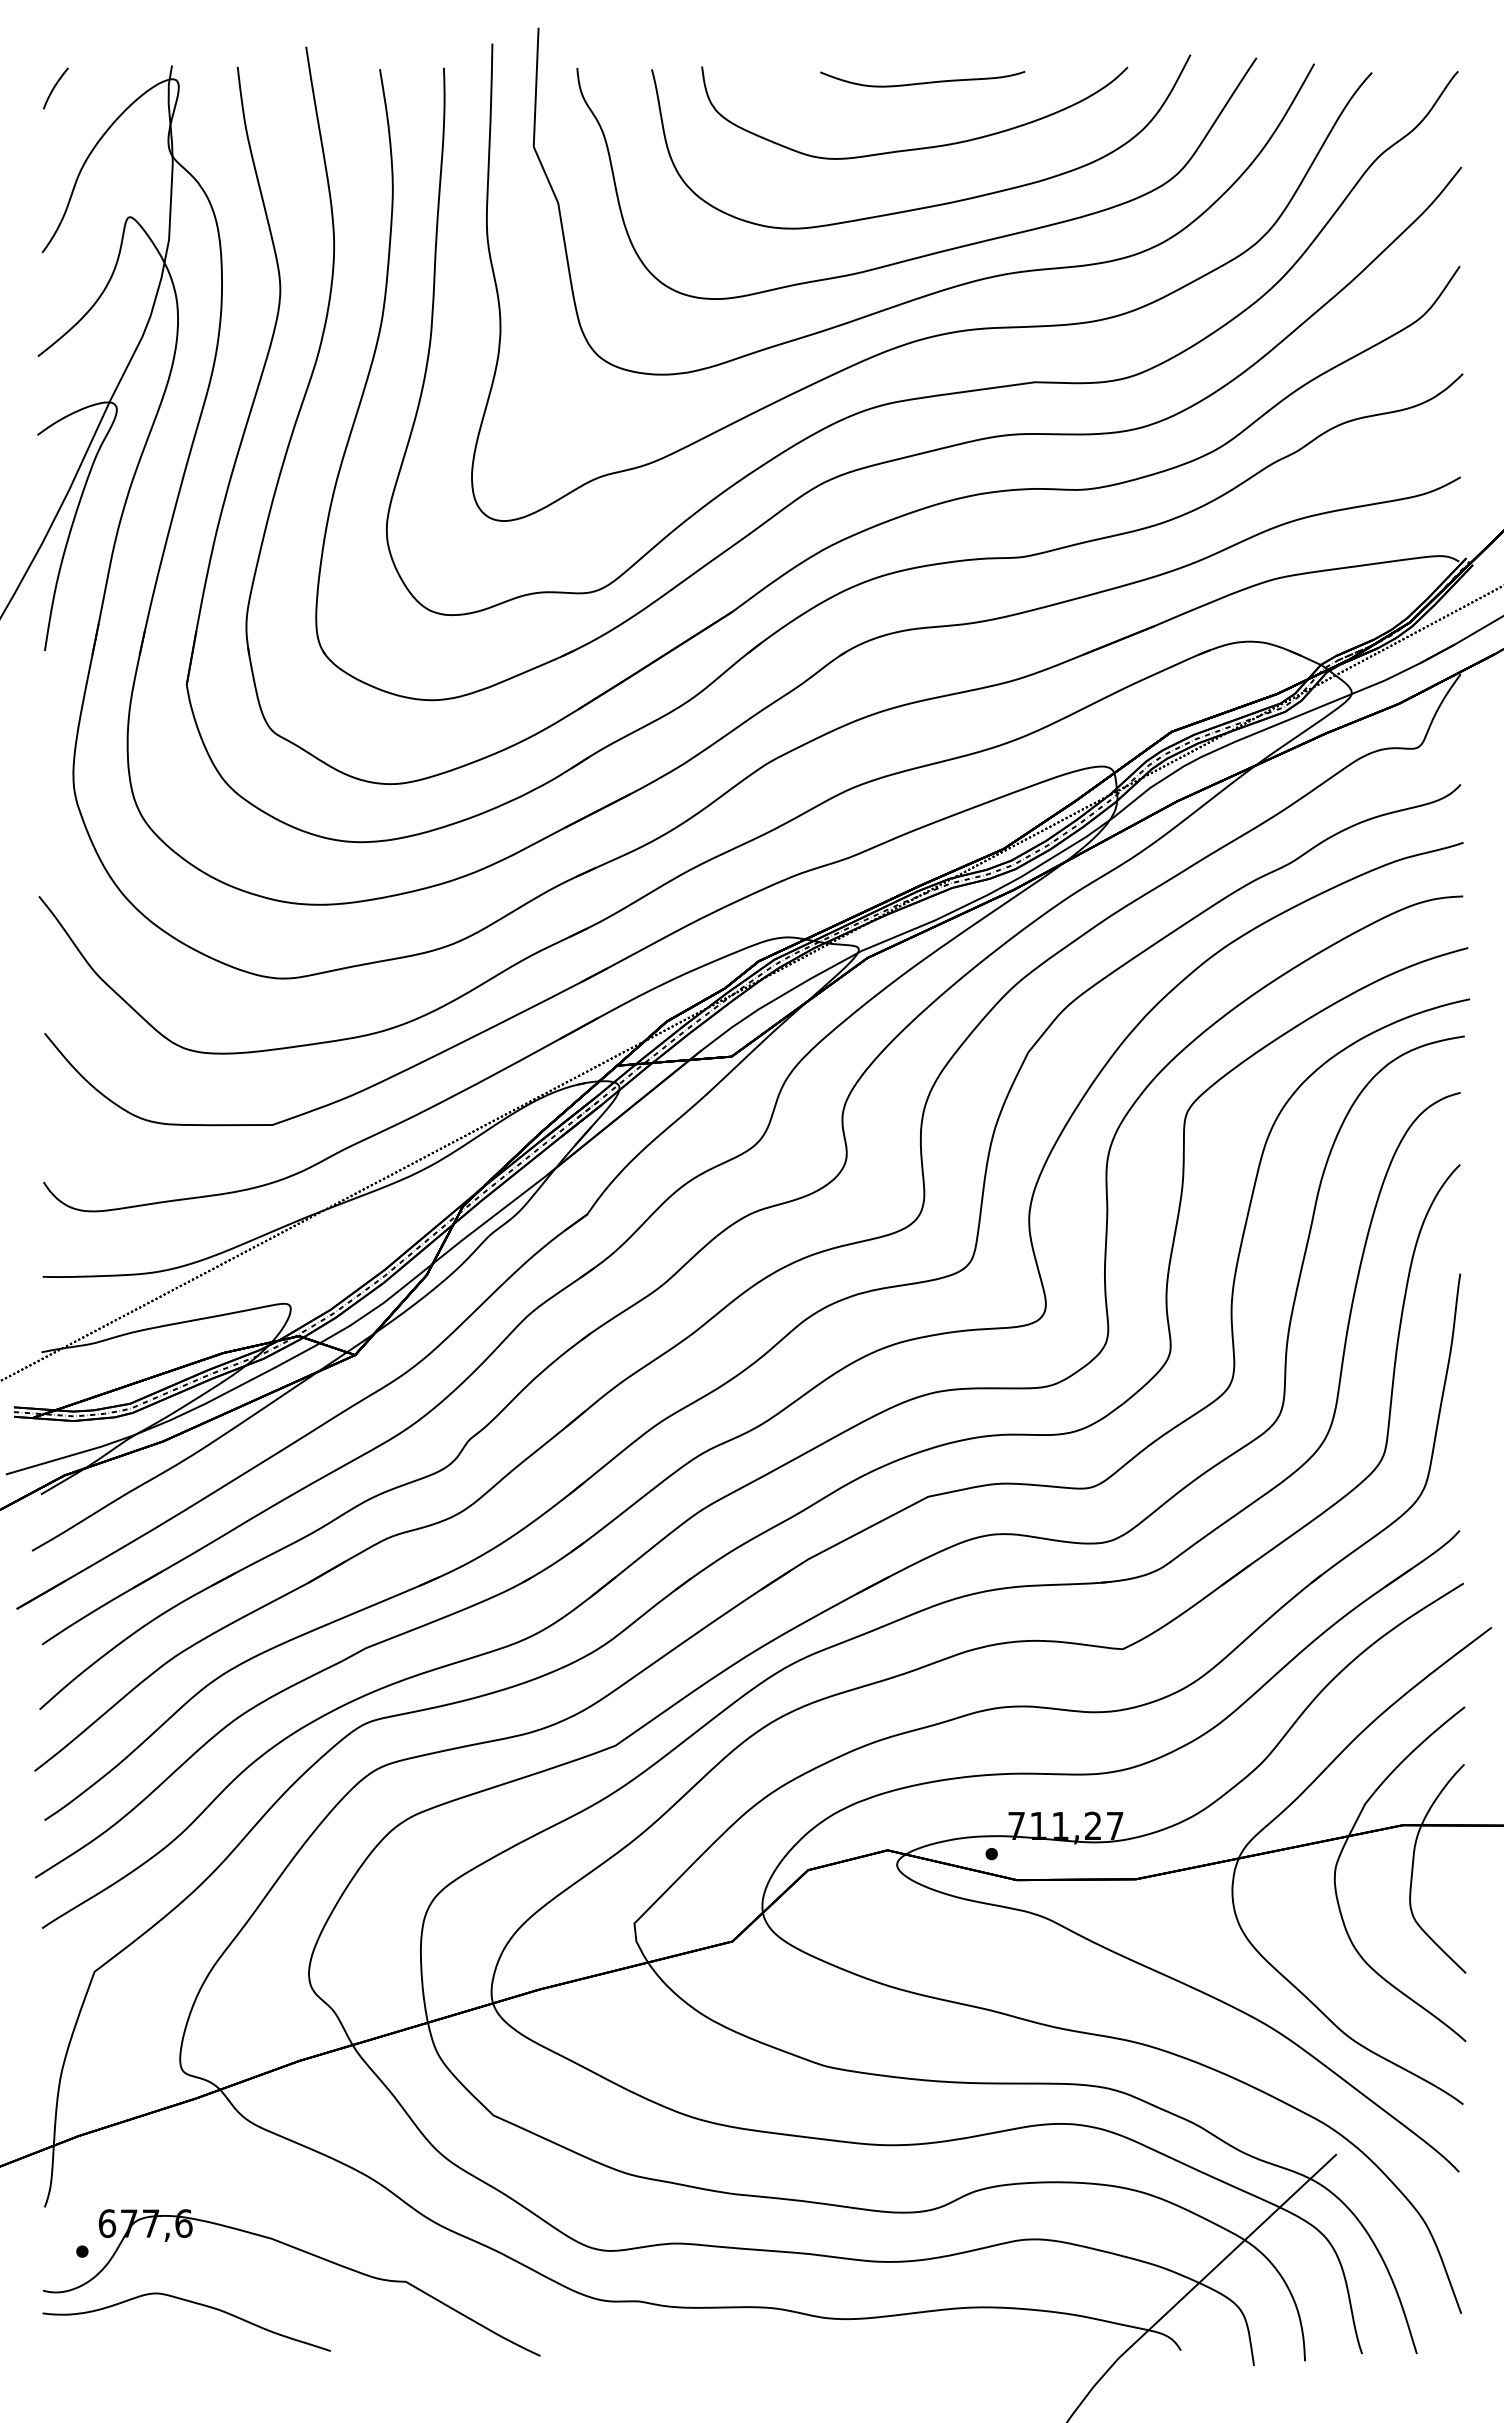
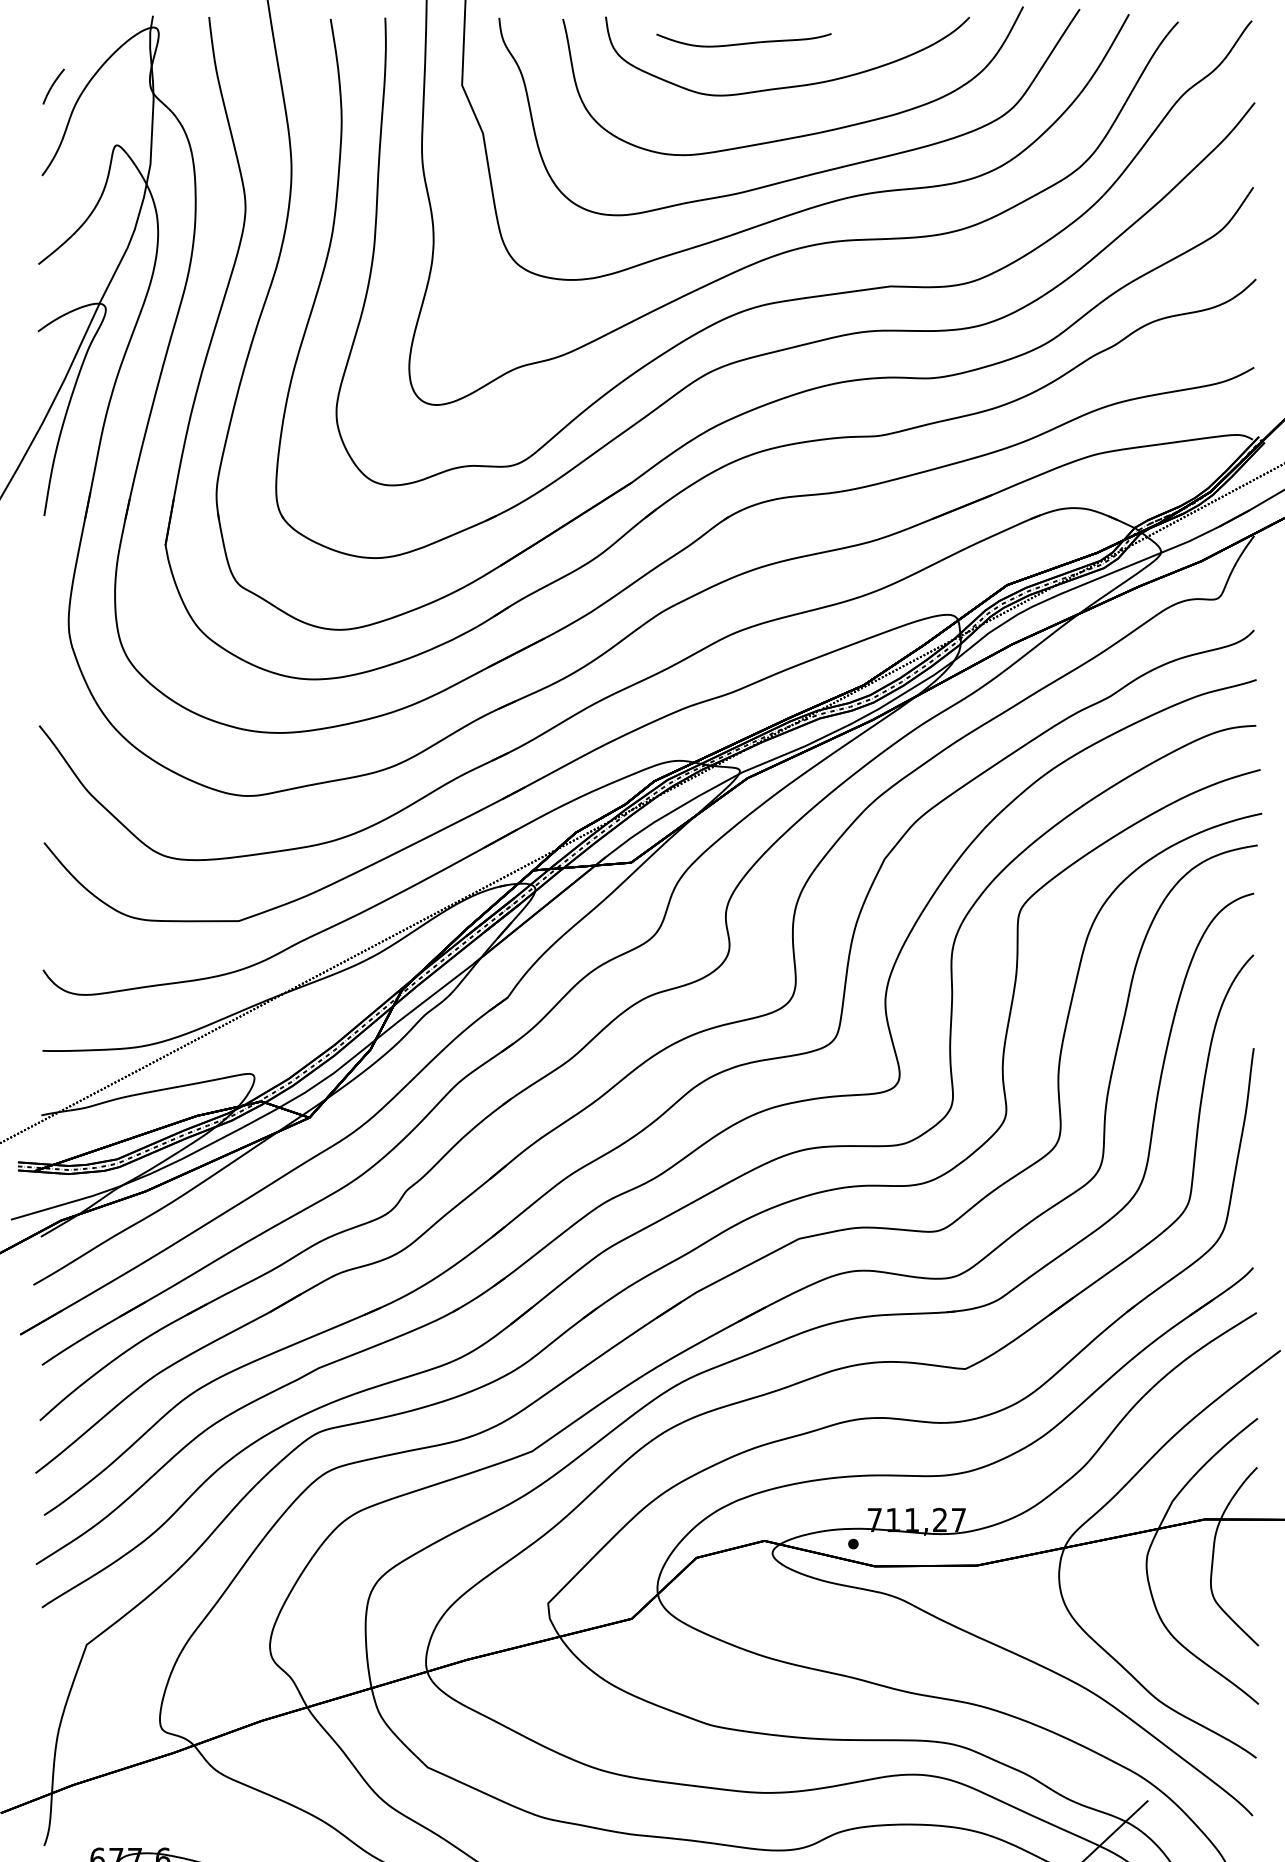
curve: (922, 82) -> (743, 43), moved
curve: (55, 87) -> (53, 85), moved

